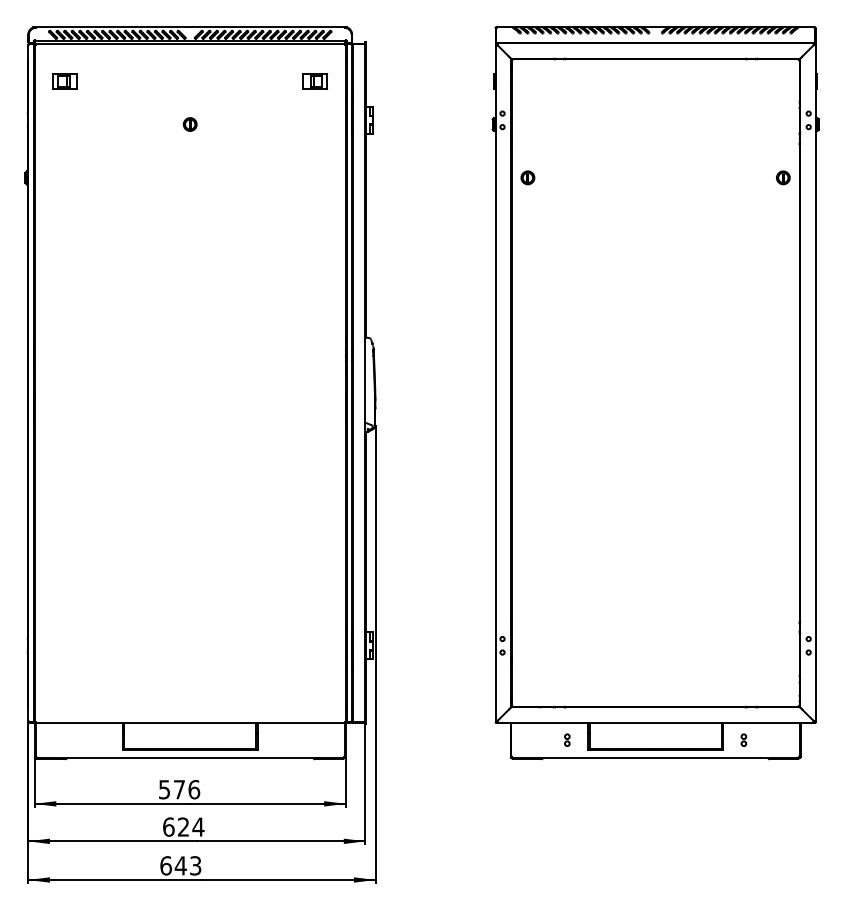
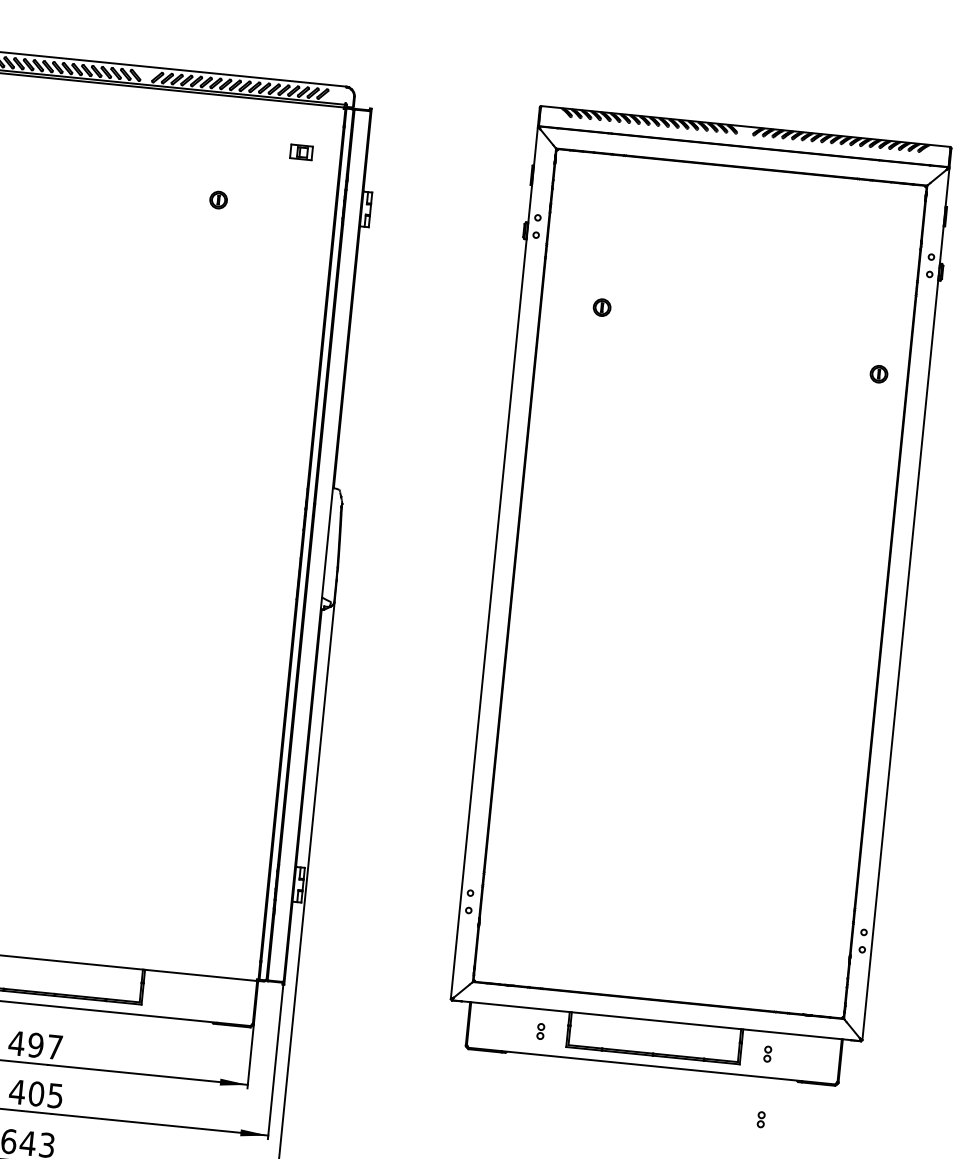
part: (315, 81) -> (301, 152), size x0.7
part: (189, 124) -> (217, 199), moved
part: (527, 177) -> (601, 307), moved
part: (783, 177) -> (879, 373), moved
text: (179, 789) -> (36, 1045), 576 -> 497
part: (743, 790) -> (760, 1118), added
text: (183, 826) -> (36, 1093), 624 -> 405

